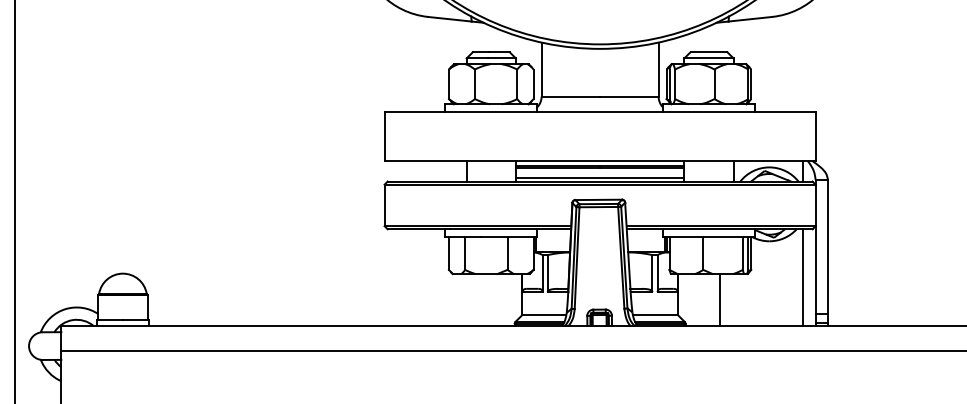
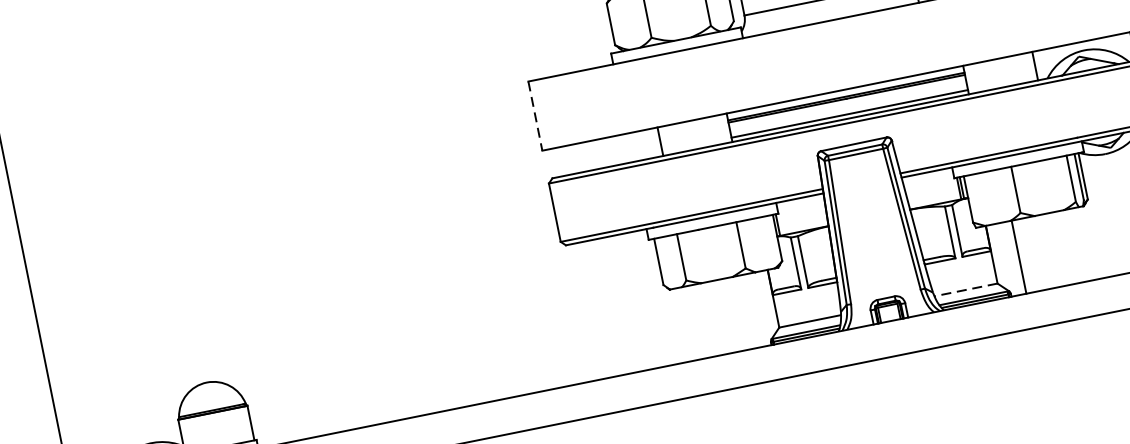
line: (384, 136) -> (535, 115), solid -> dashed
line: (720, 299) -> (1019, 256), moved
line: (654, 315) -> (964, 290), solid -> dashed

